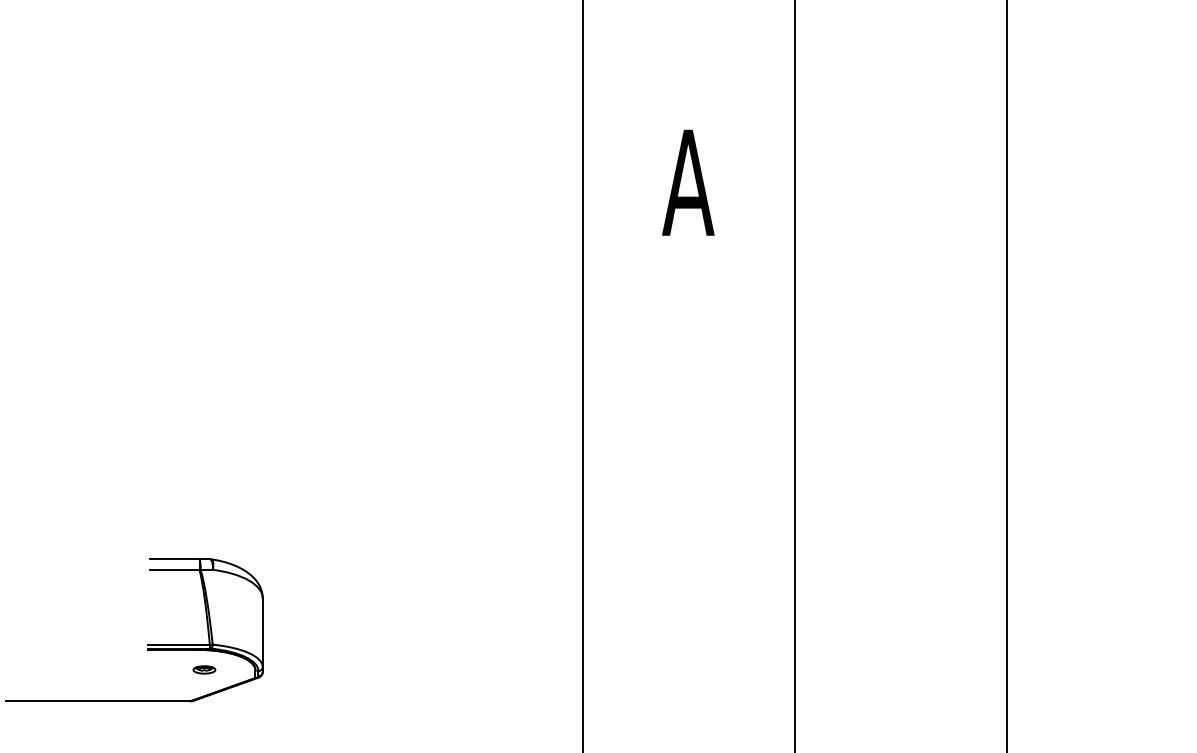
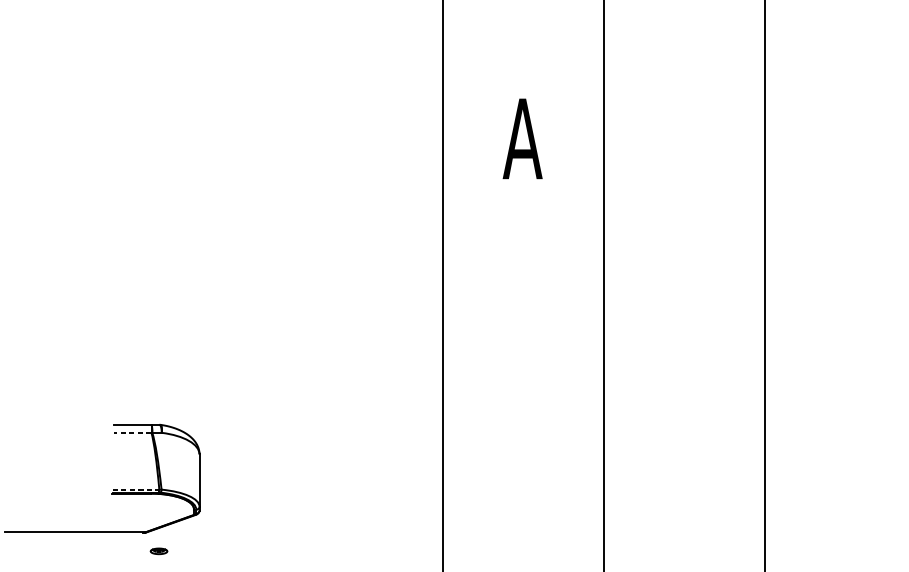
line: (174, 570) -> (132, 433), solid -> dashed
line: (179, 644) -> (136, 489), solid -> dashed
part: (204, 669) -> (159, 551), moved

